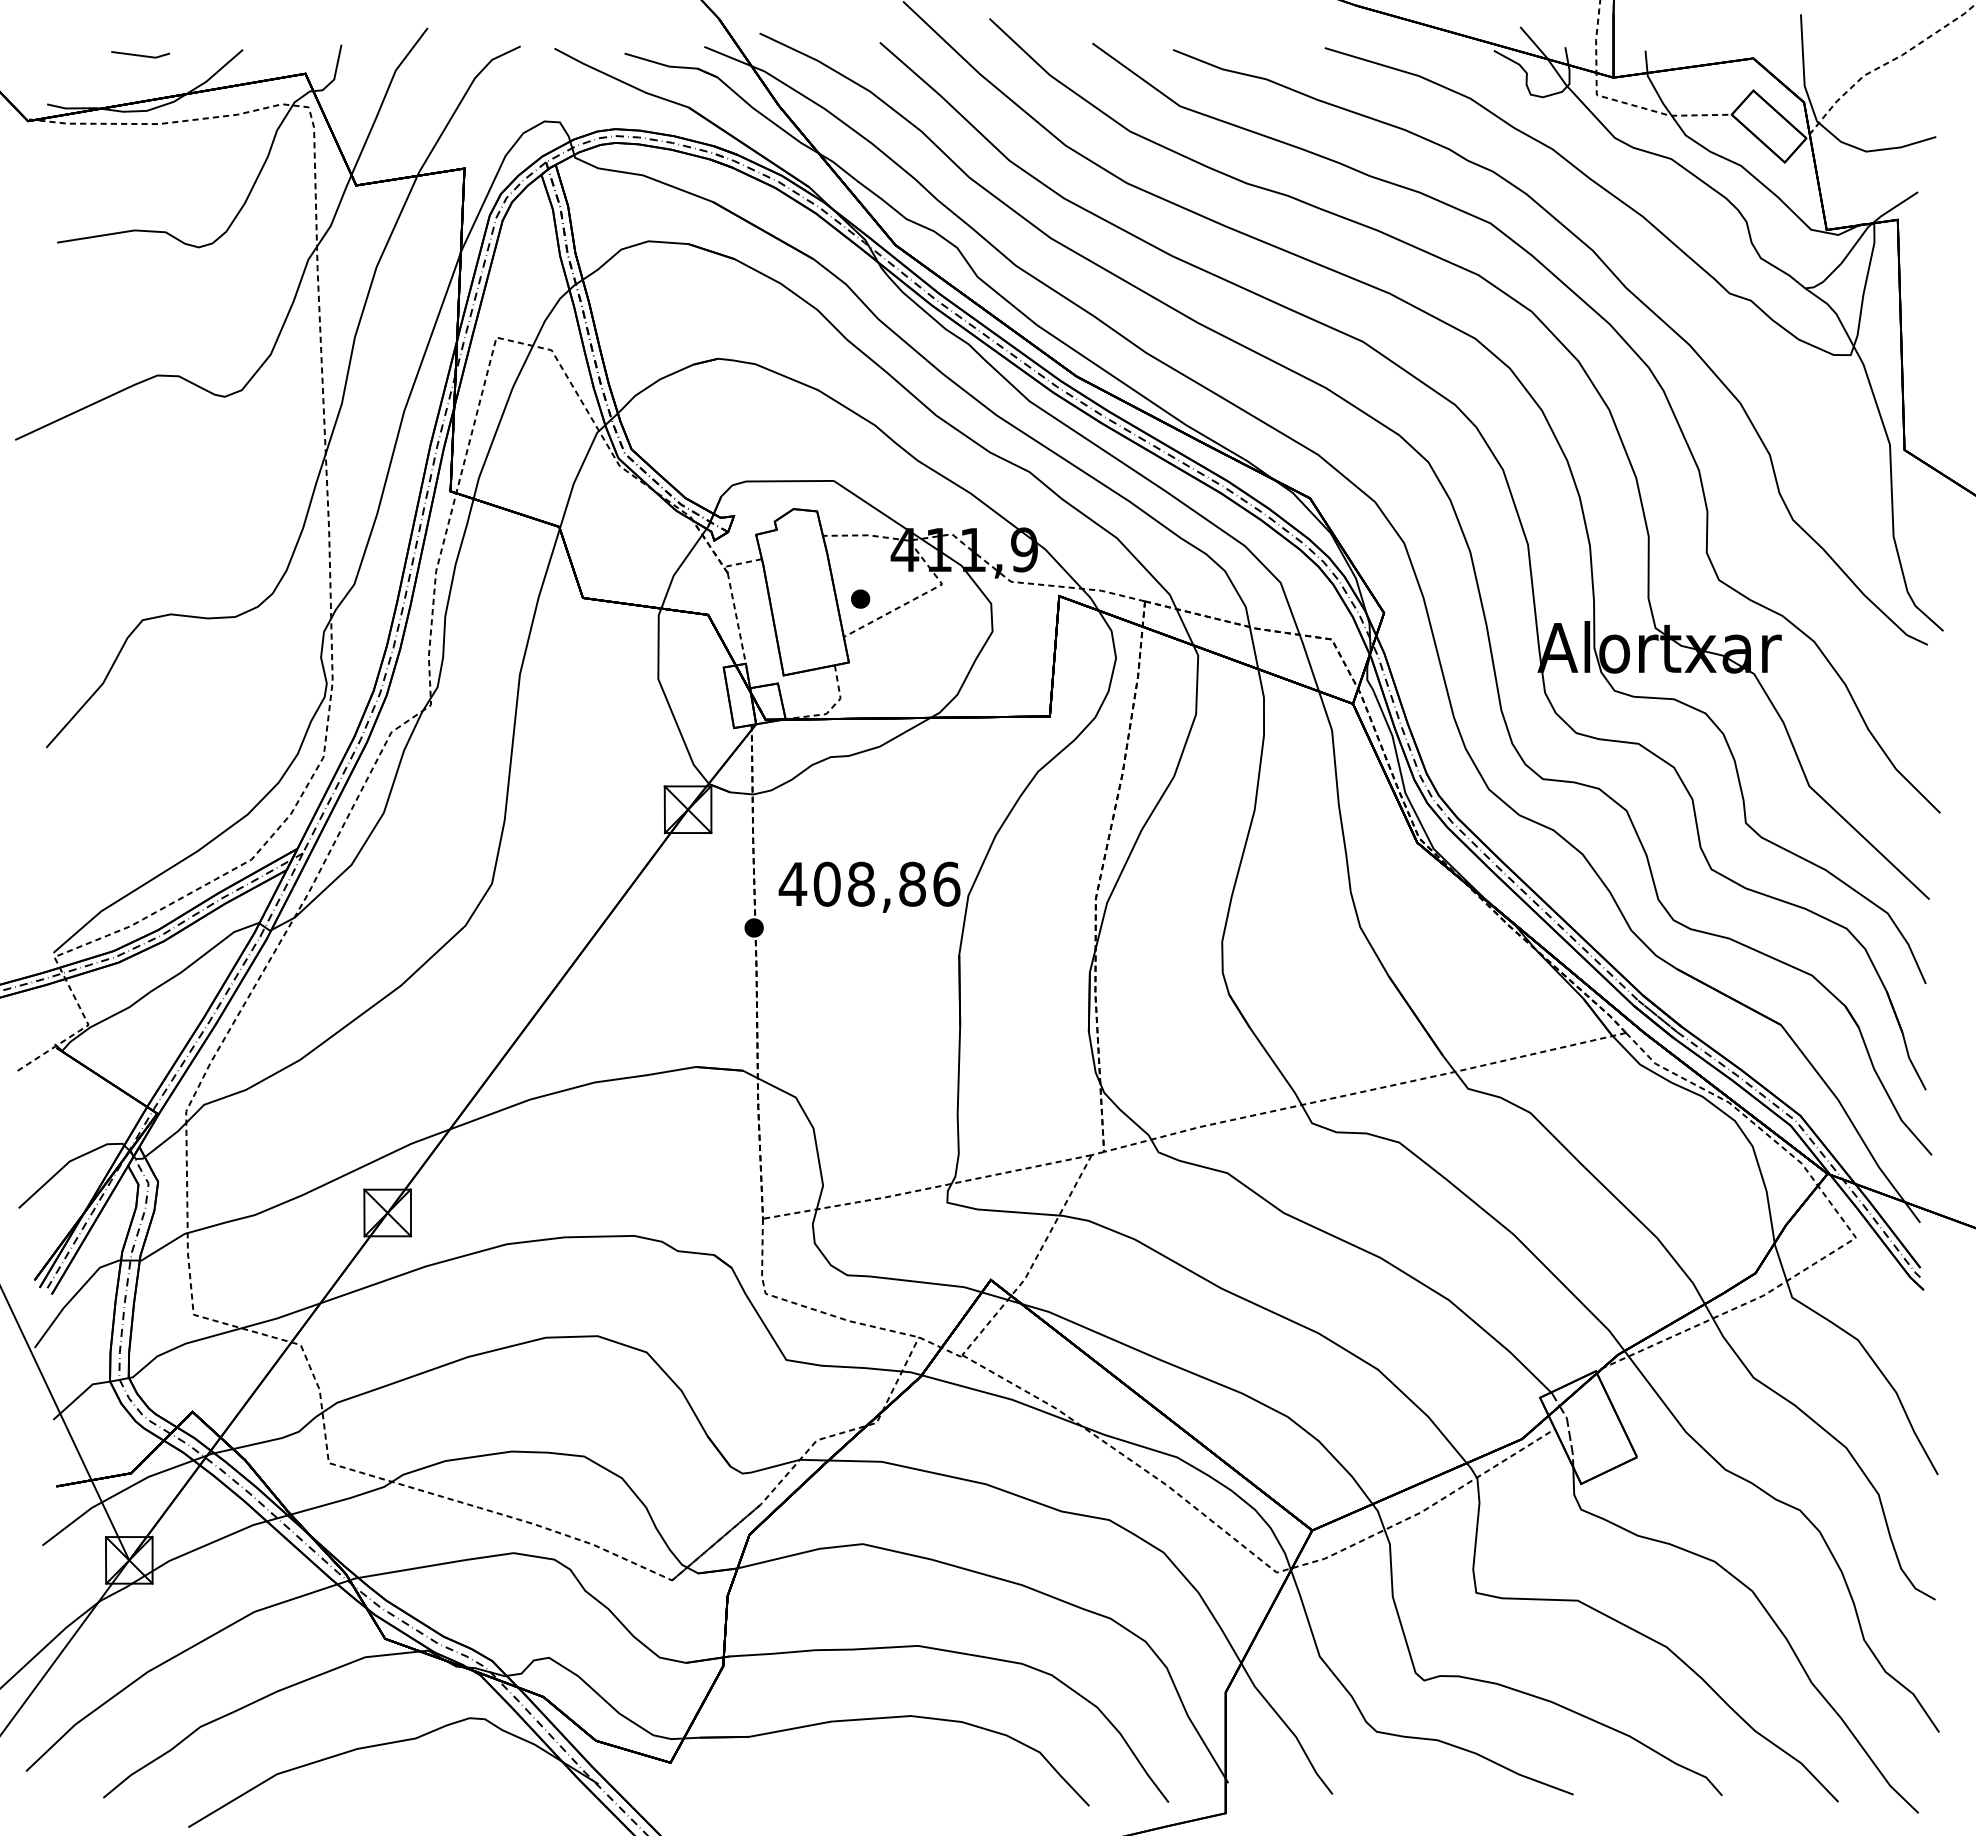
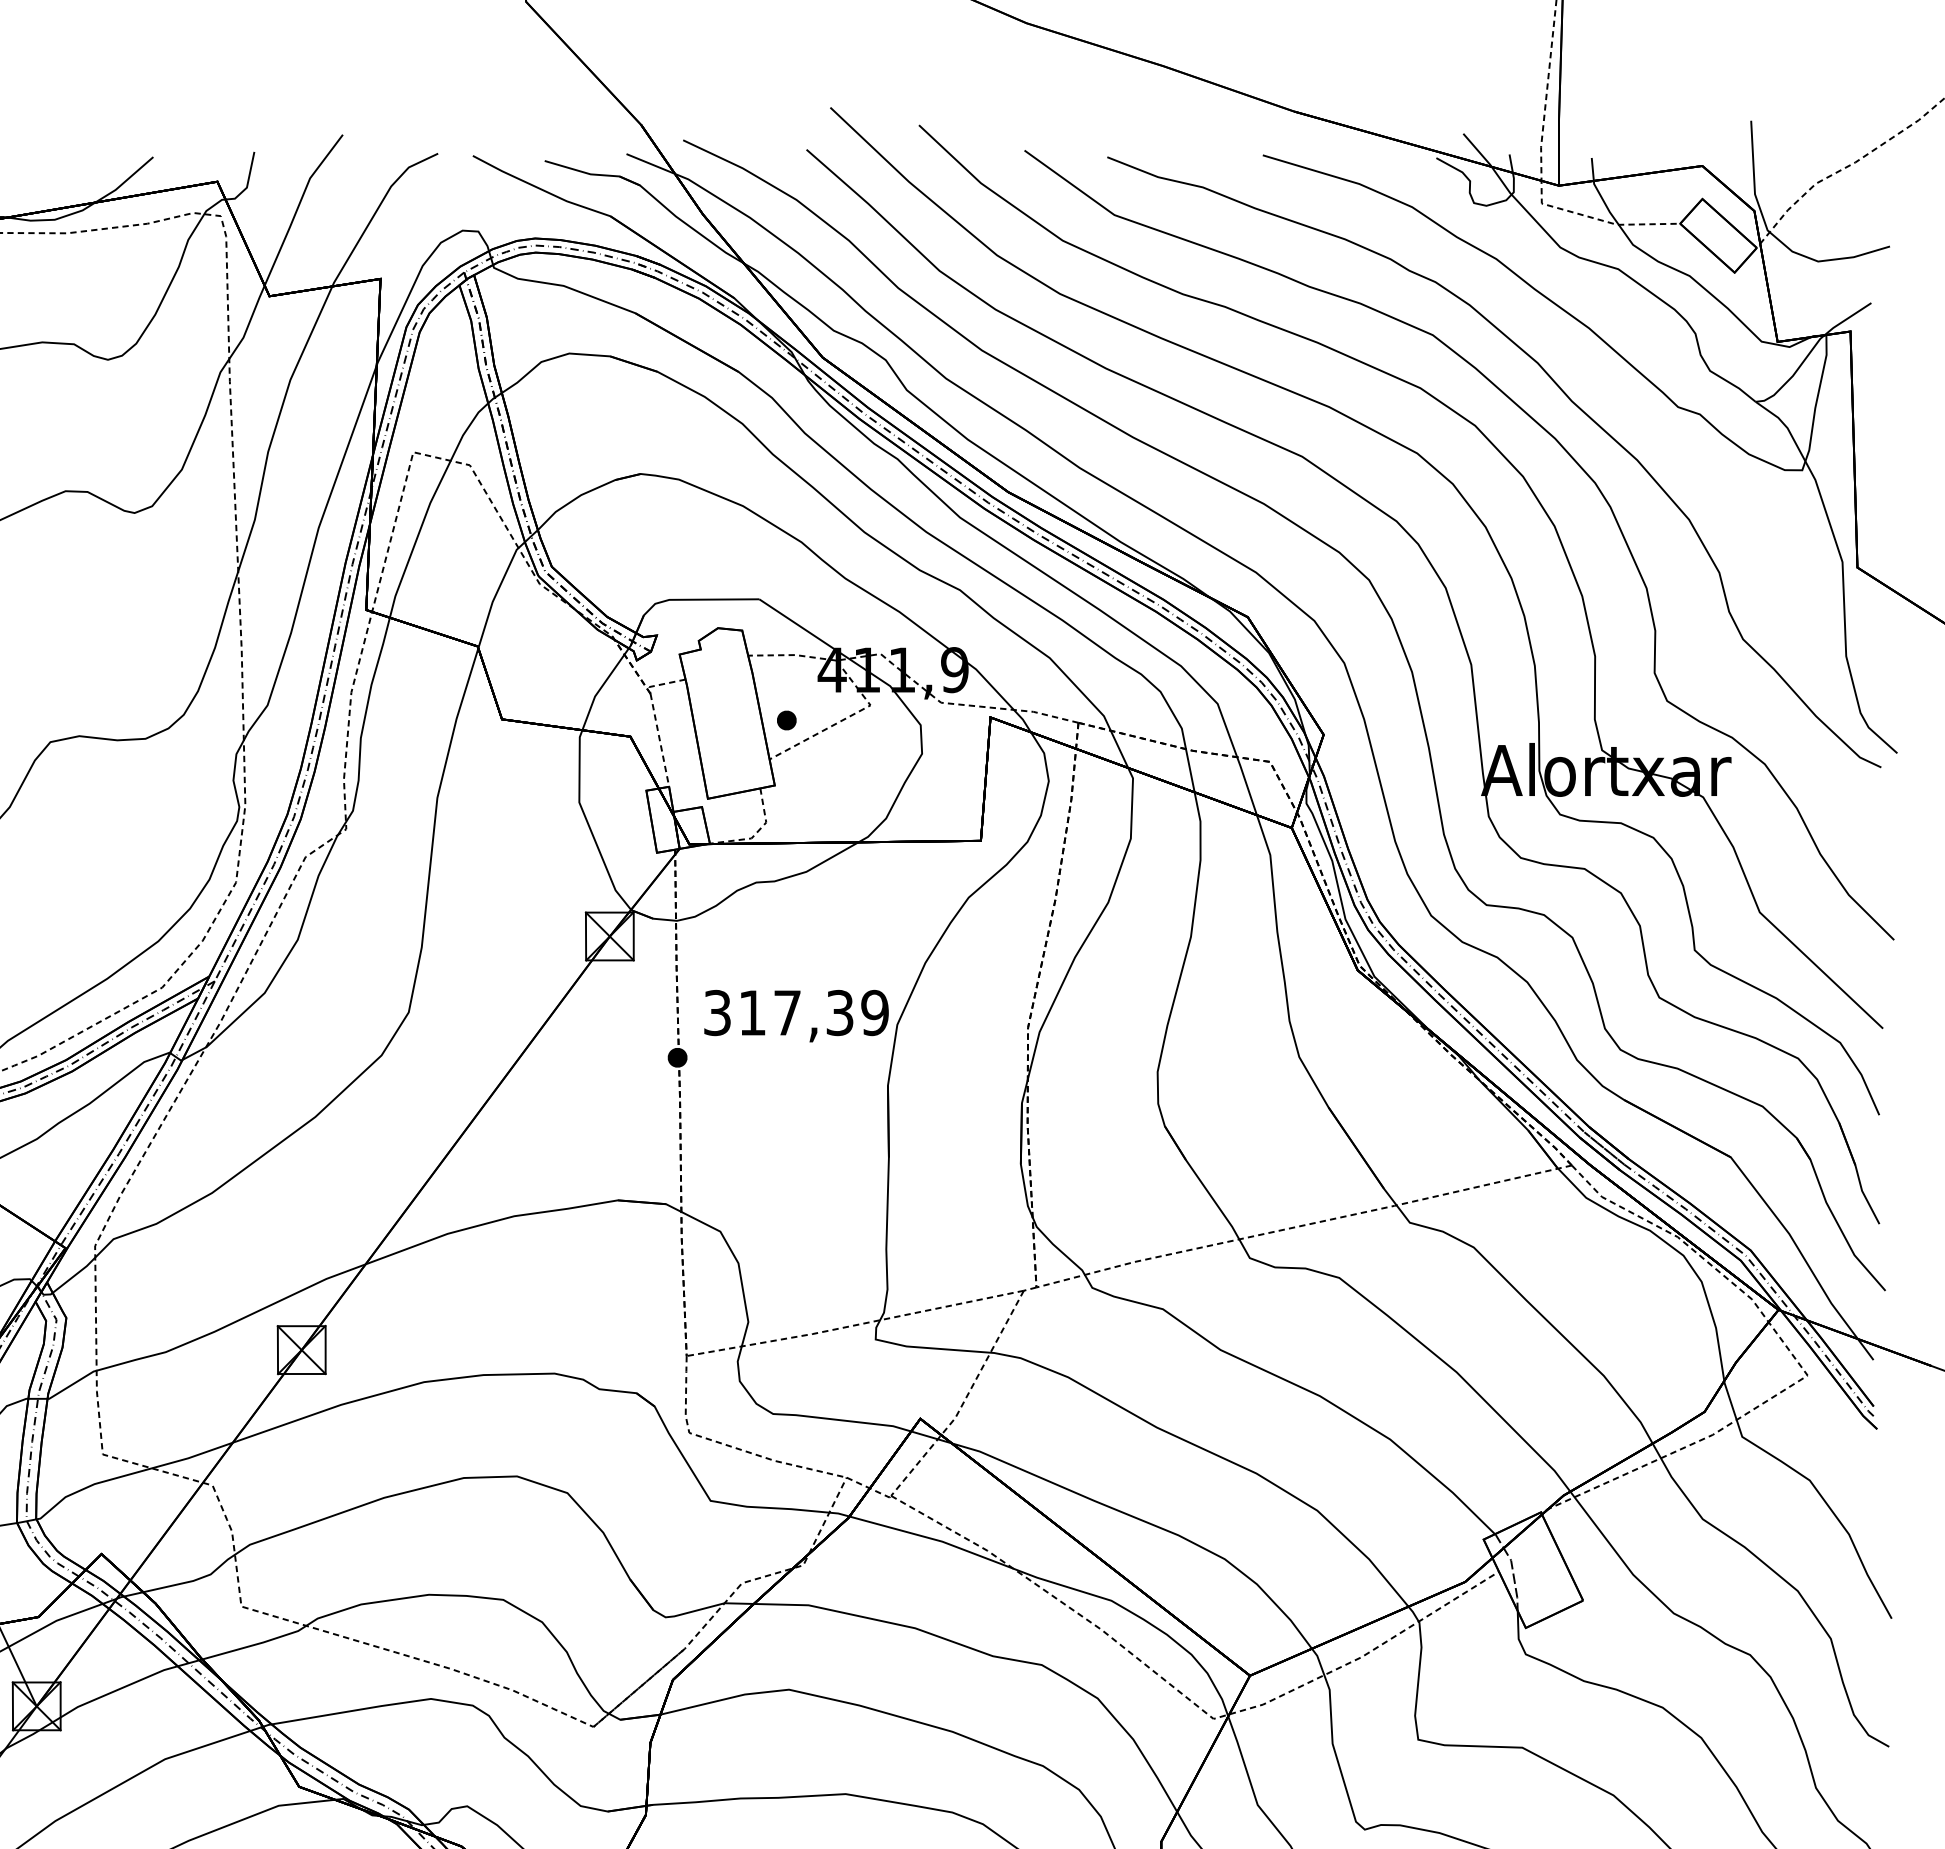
line: (140, 54) -> (48, 161), removed
text: (869, 883) -> (795, 1012), 408,86 -> 317,39

